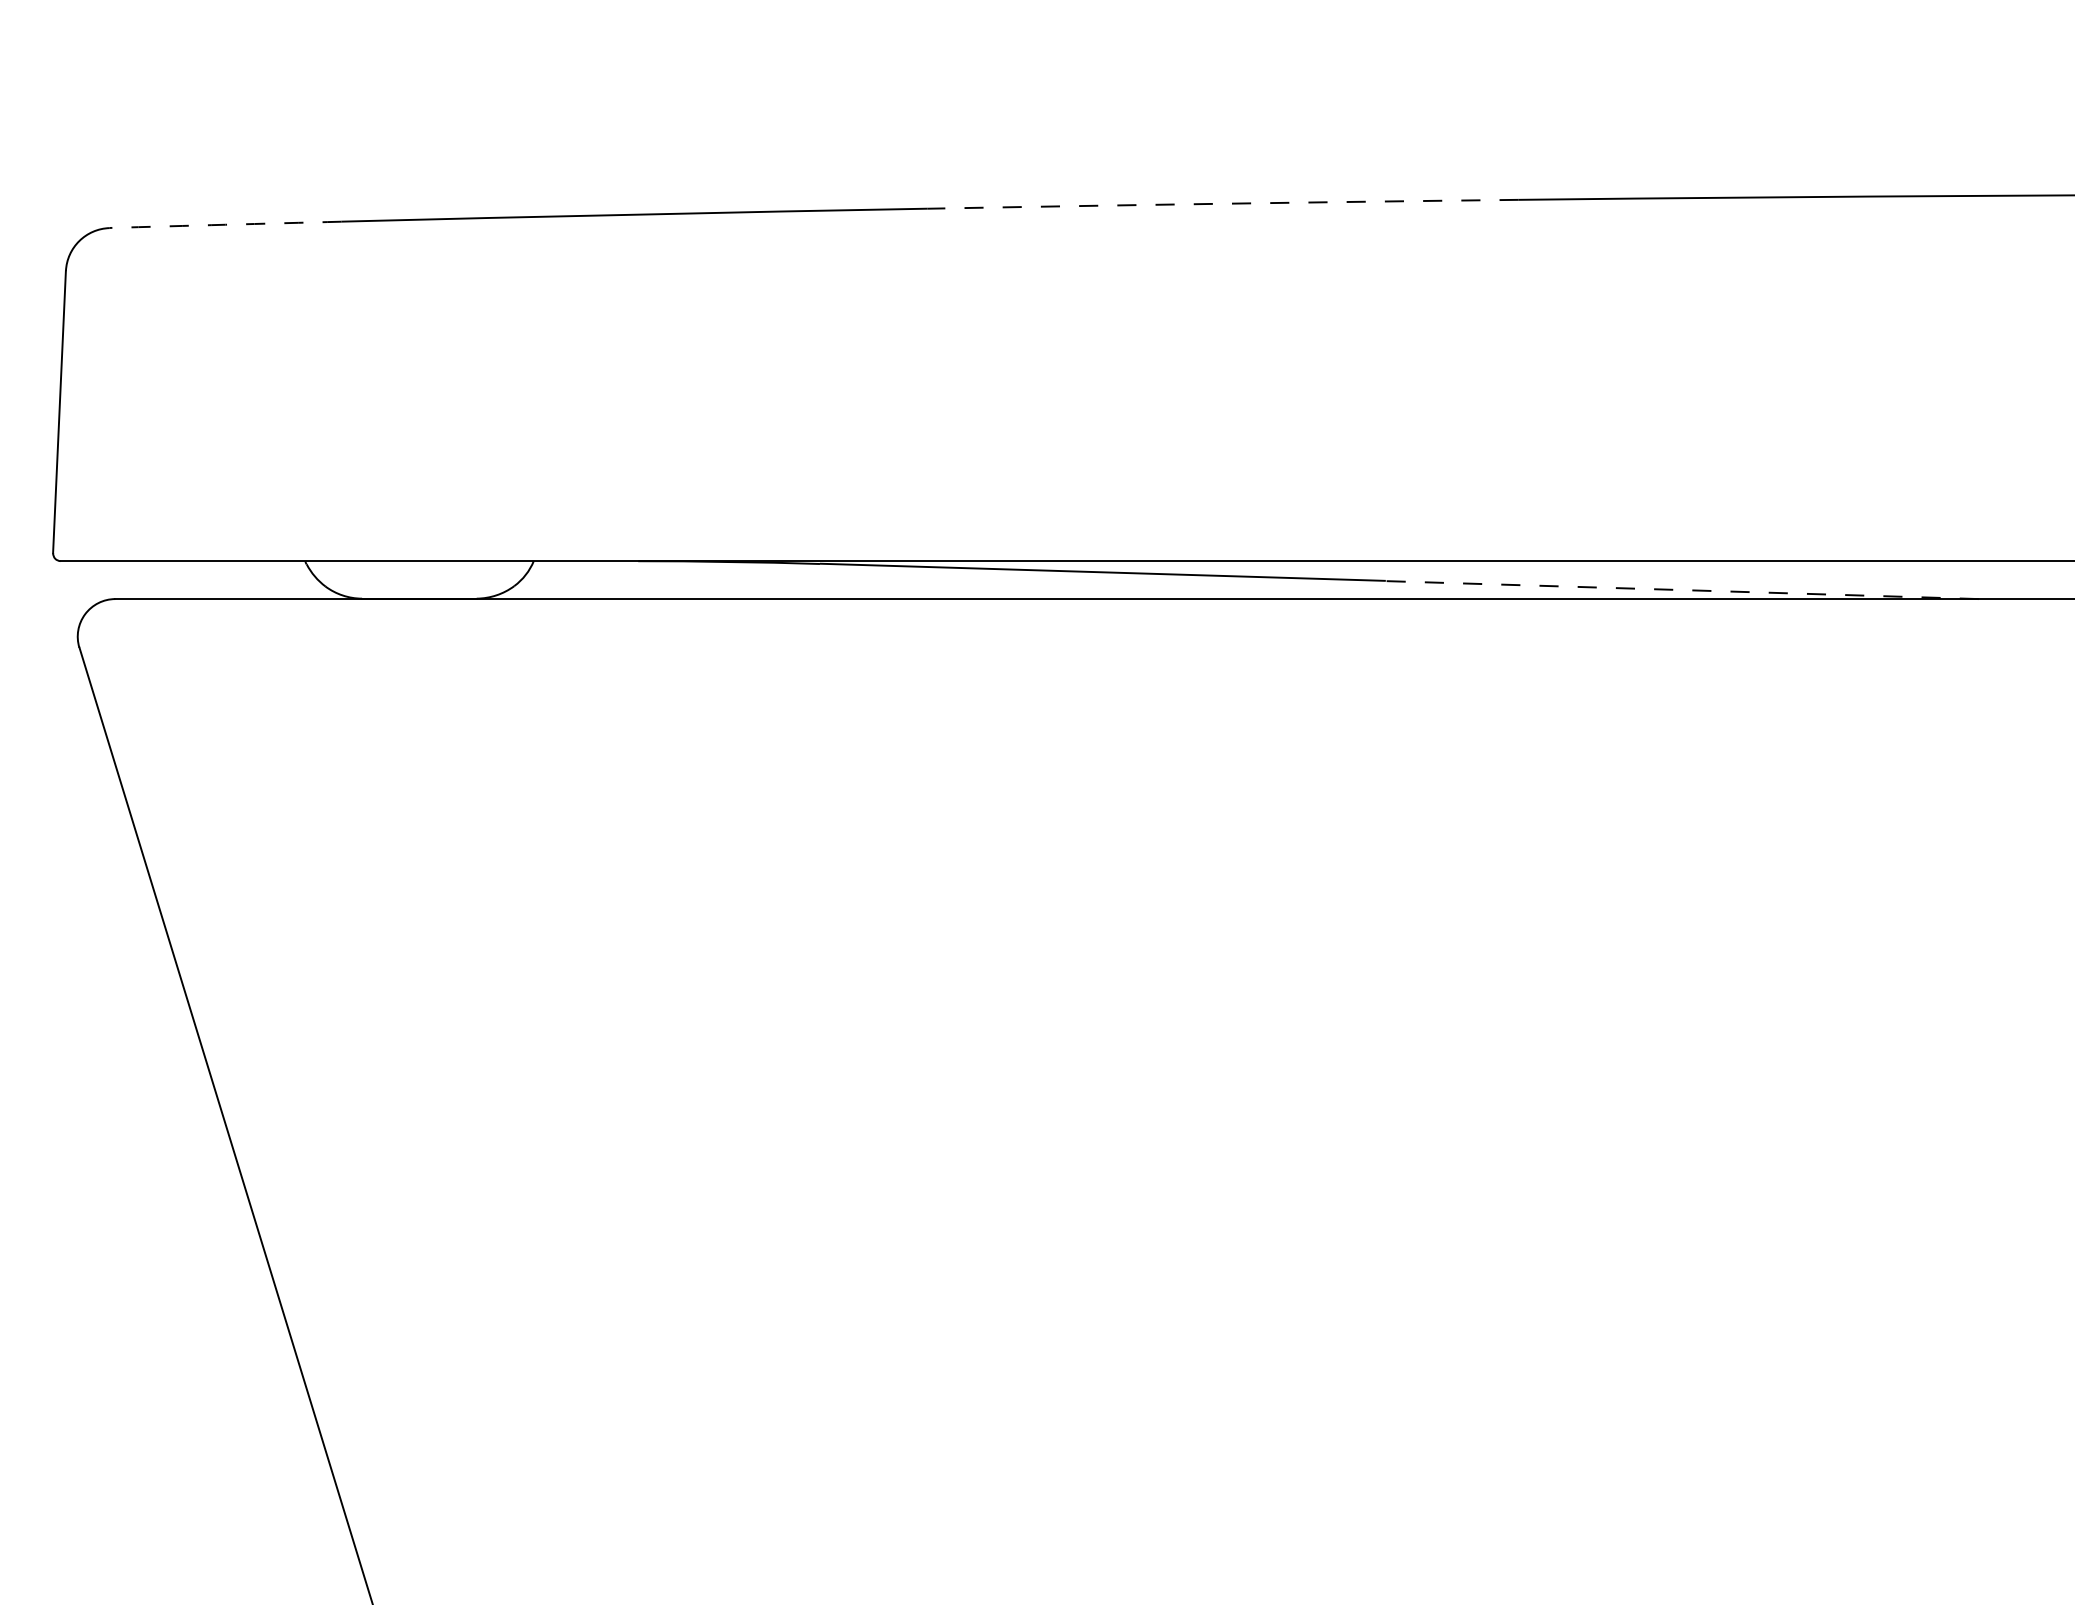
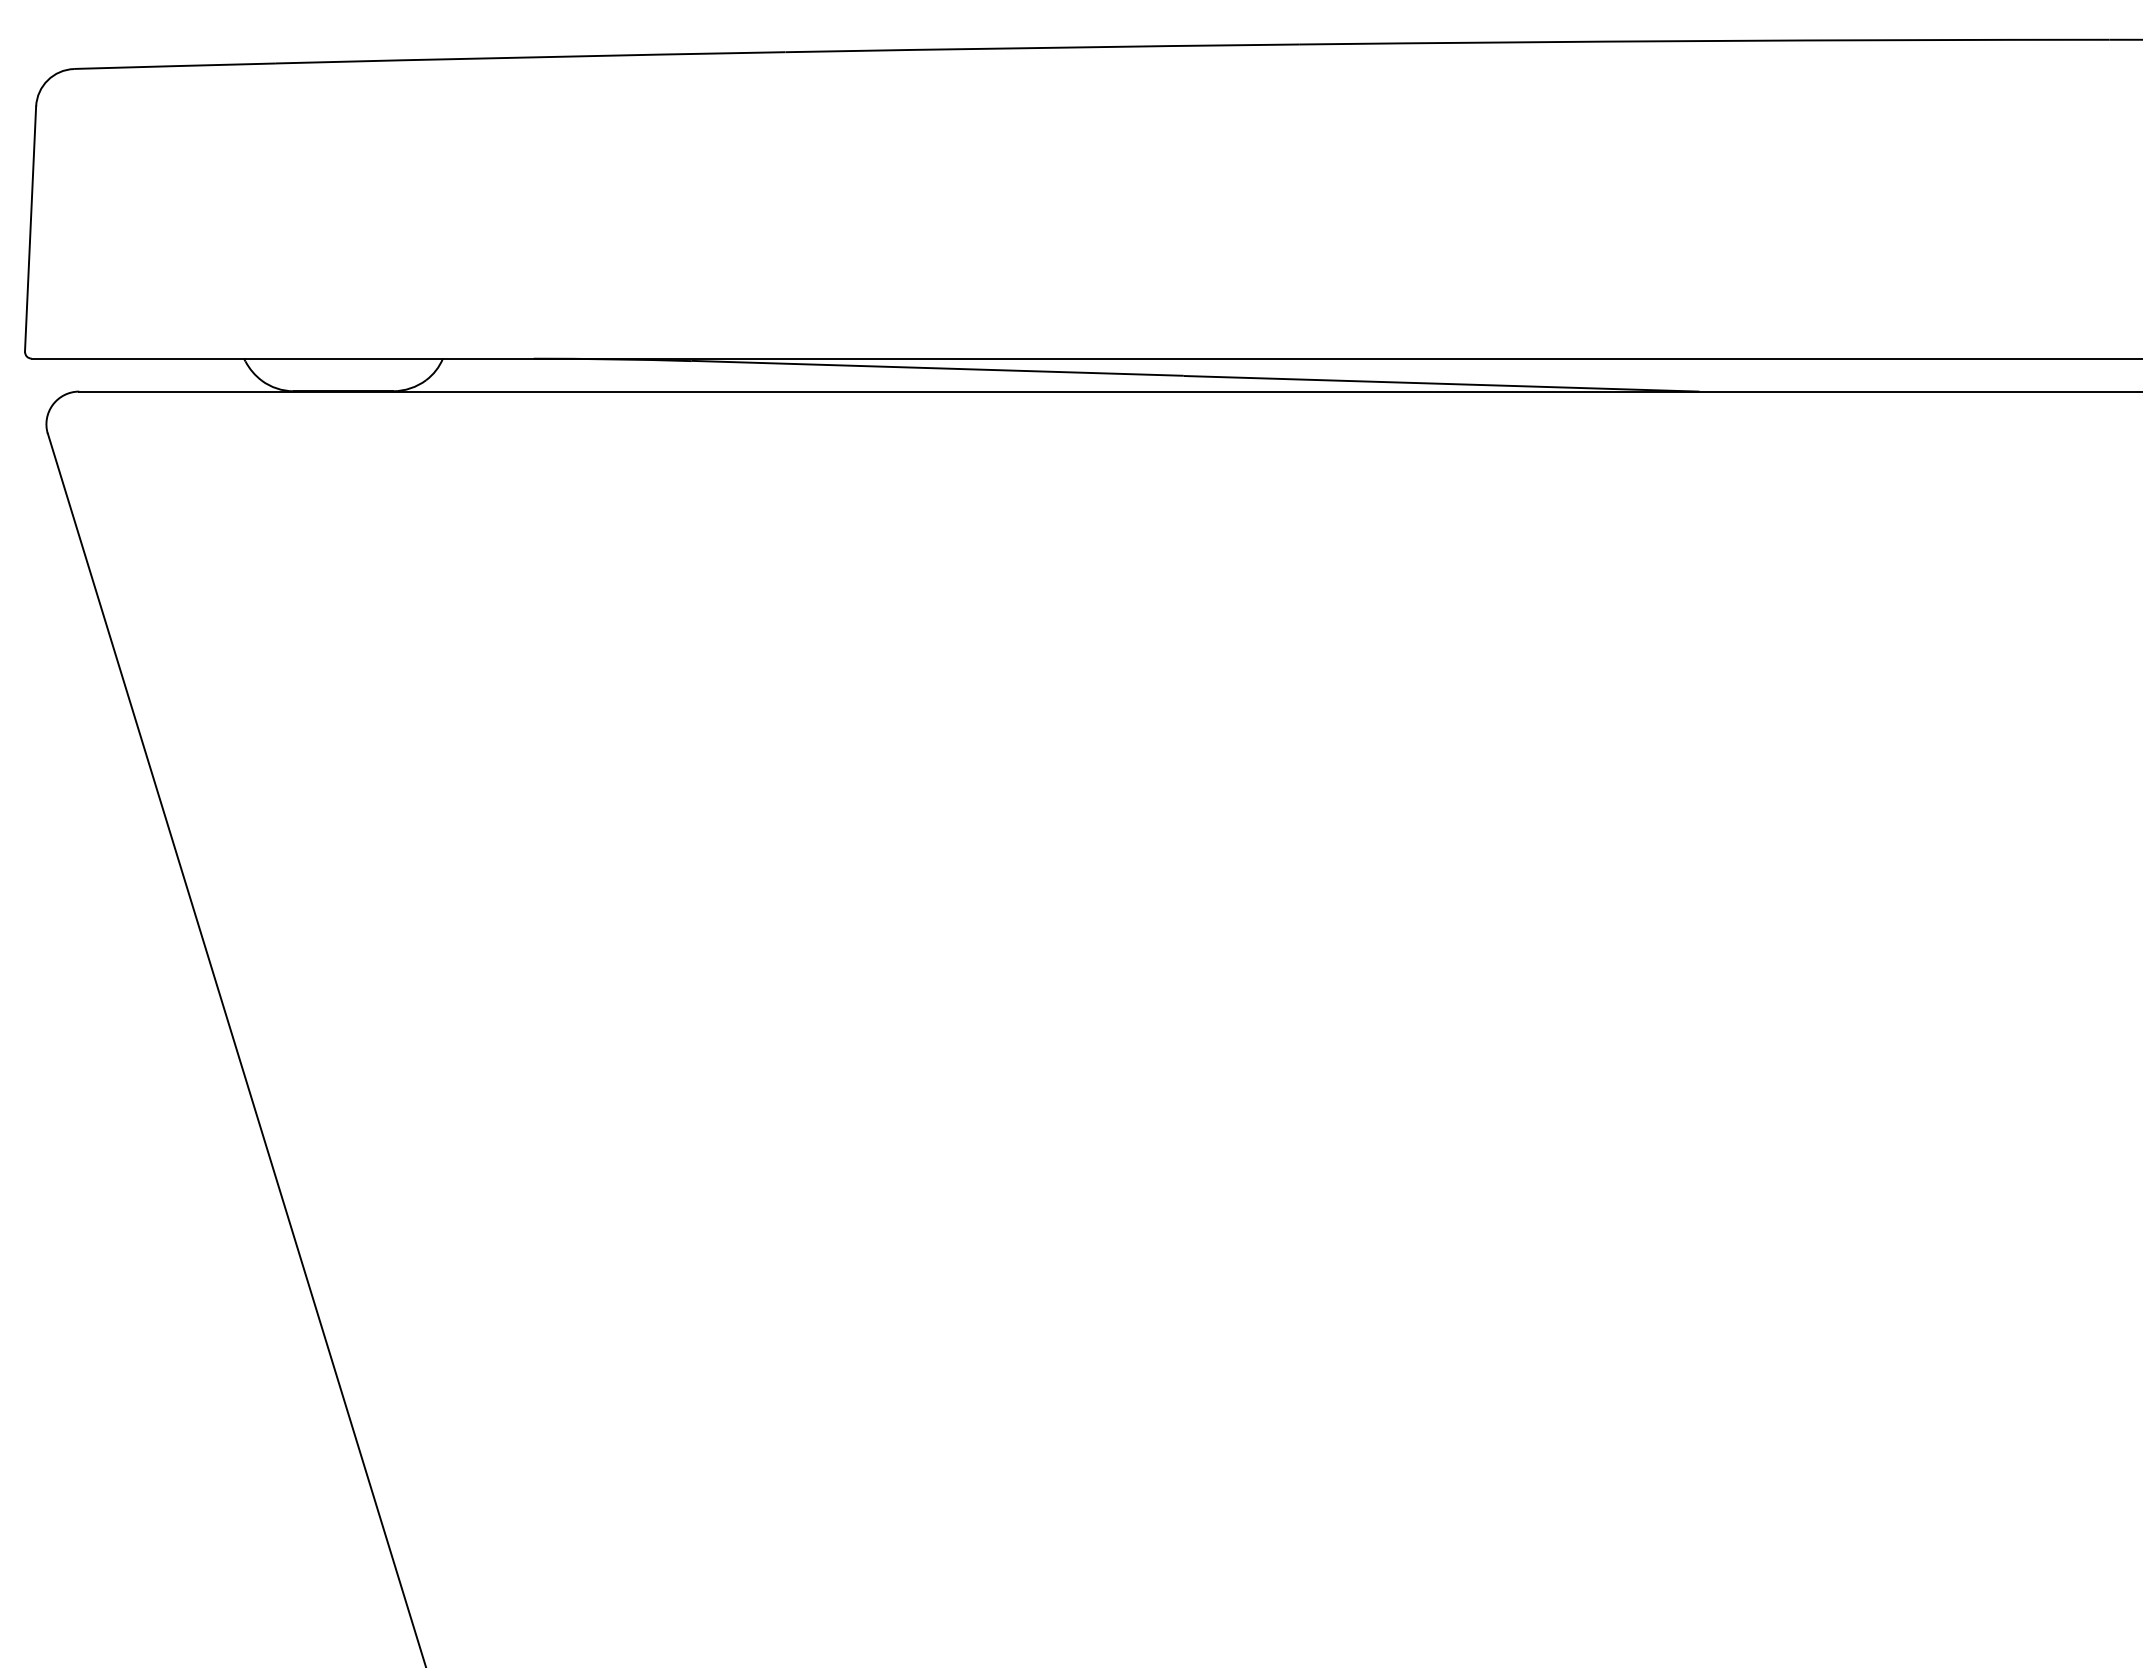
arc: (1223, 203) -> (1042, 47), dashed -> solid
arc: (226, 225) -> (175, 66), dashed -> solid
arc: (1682, 589) -> (1441, 383), dashed -> solid

